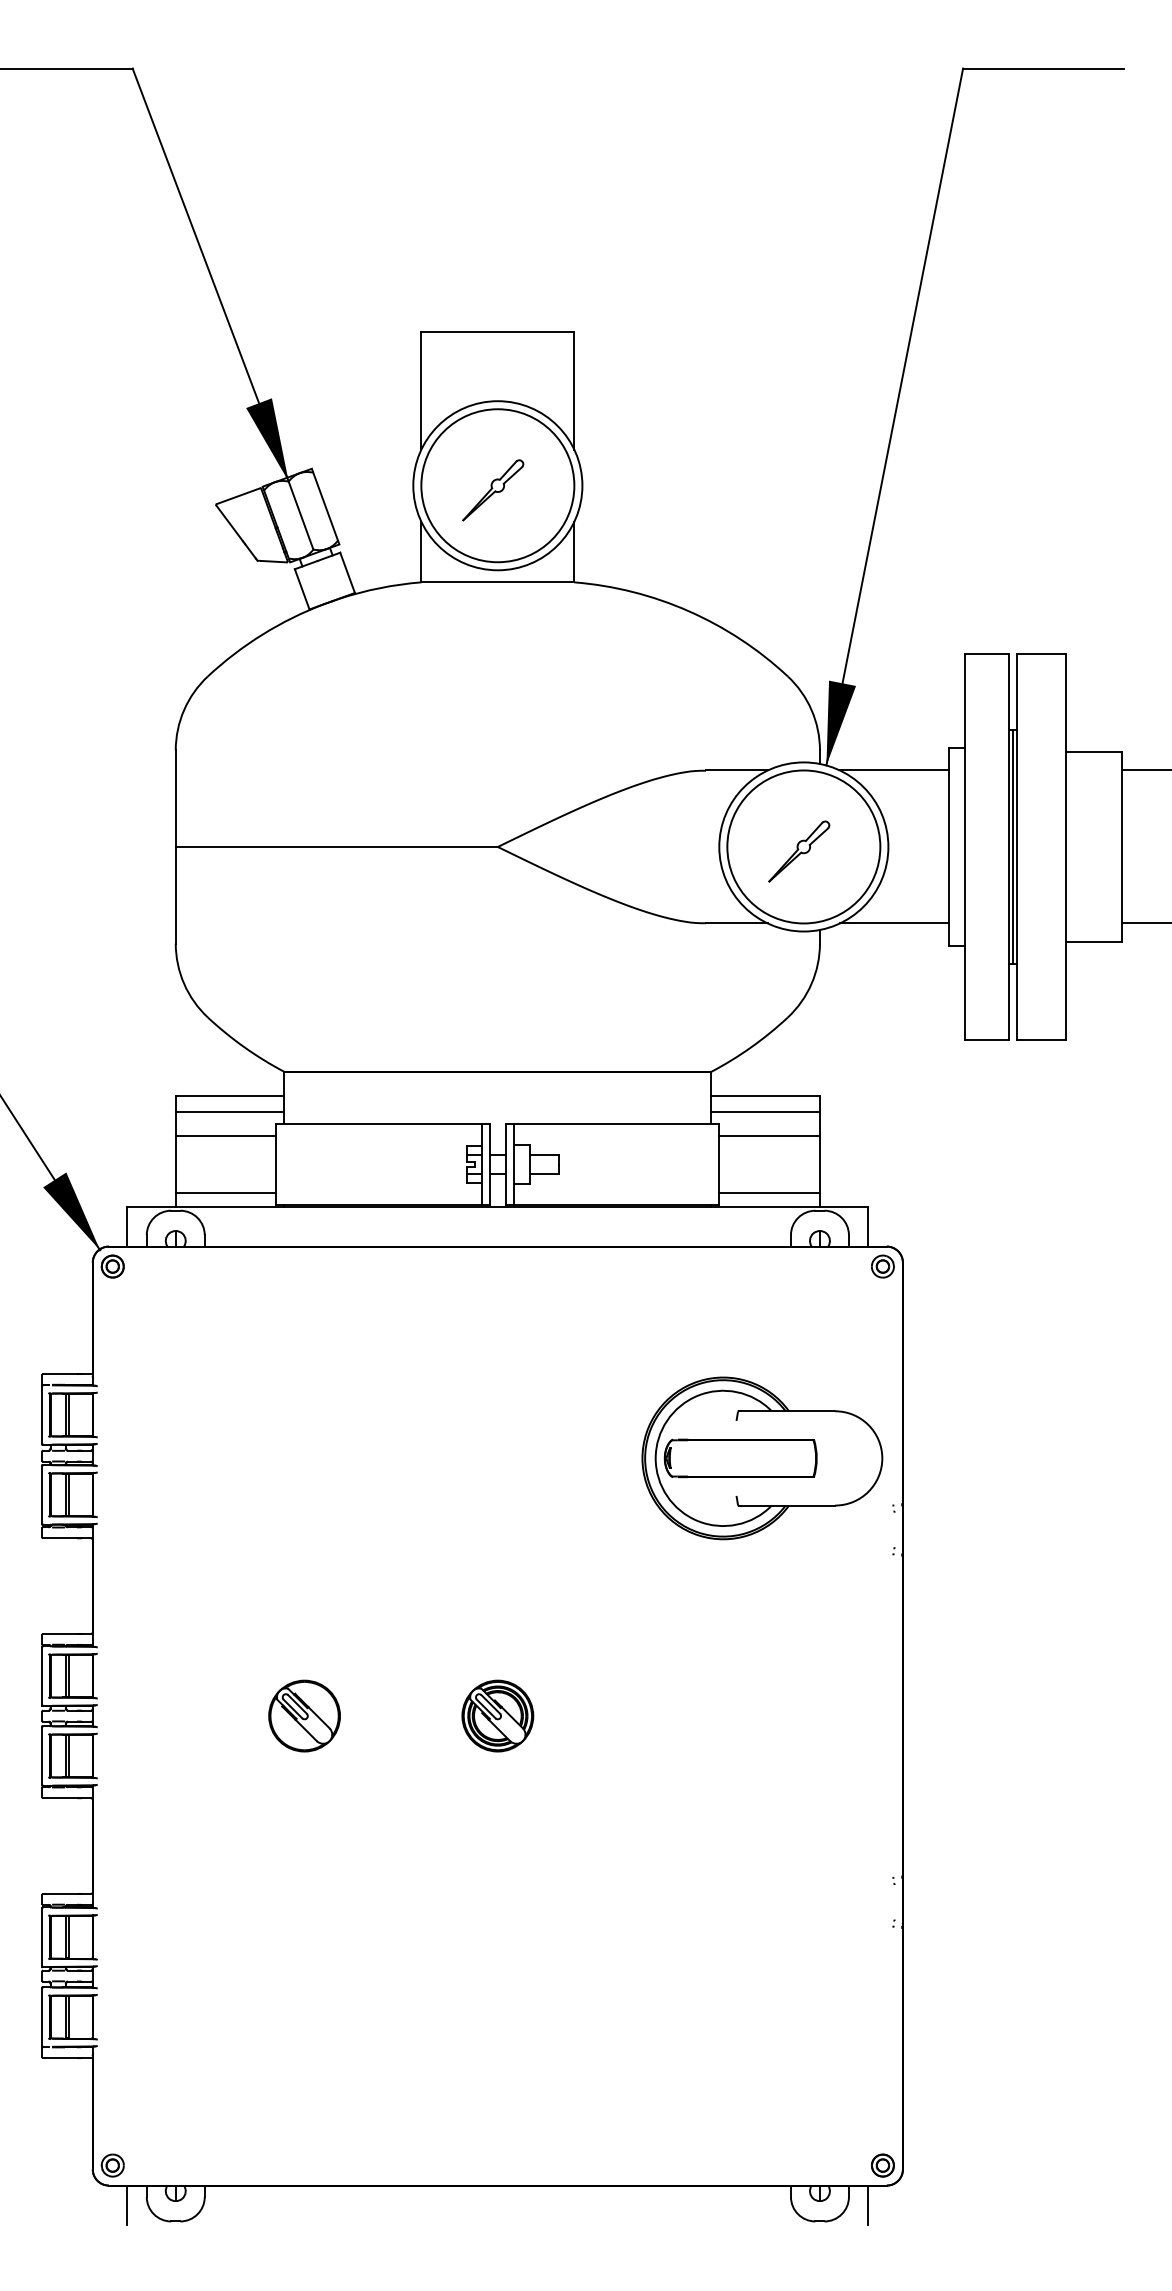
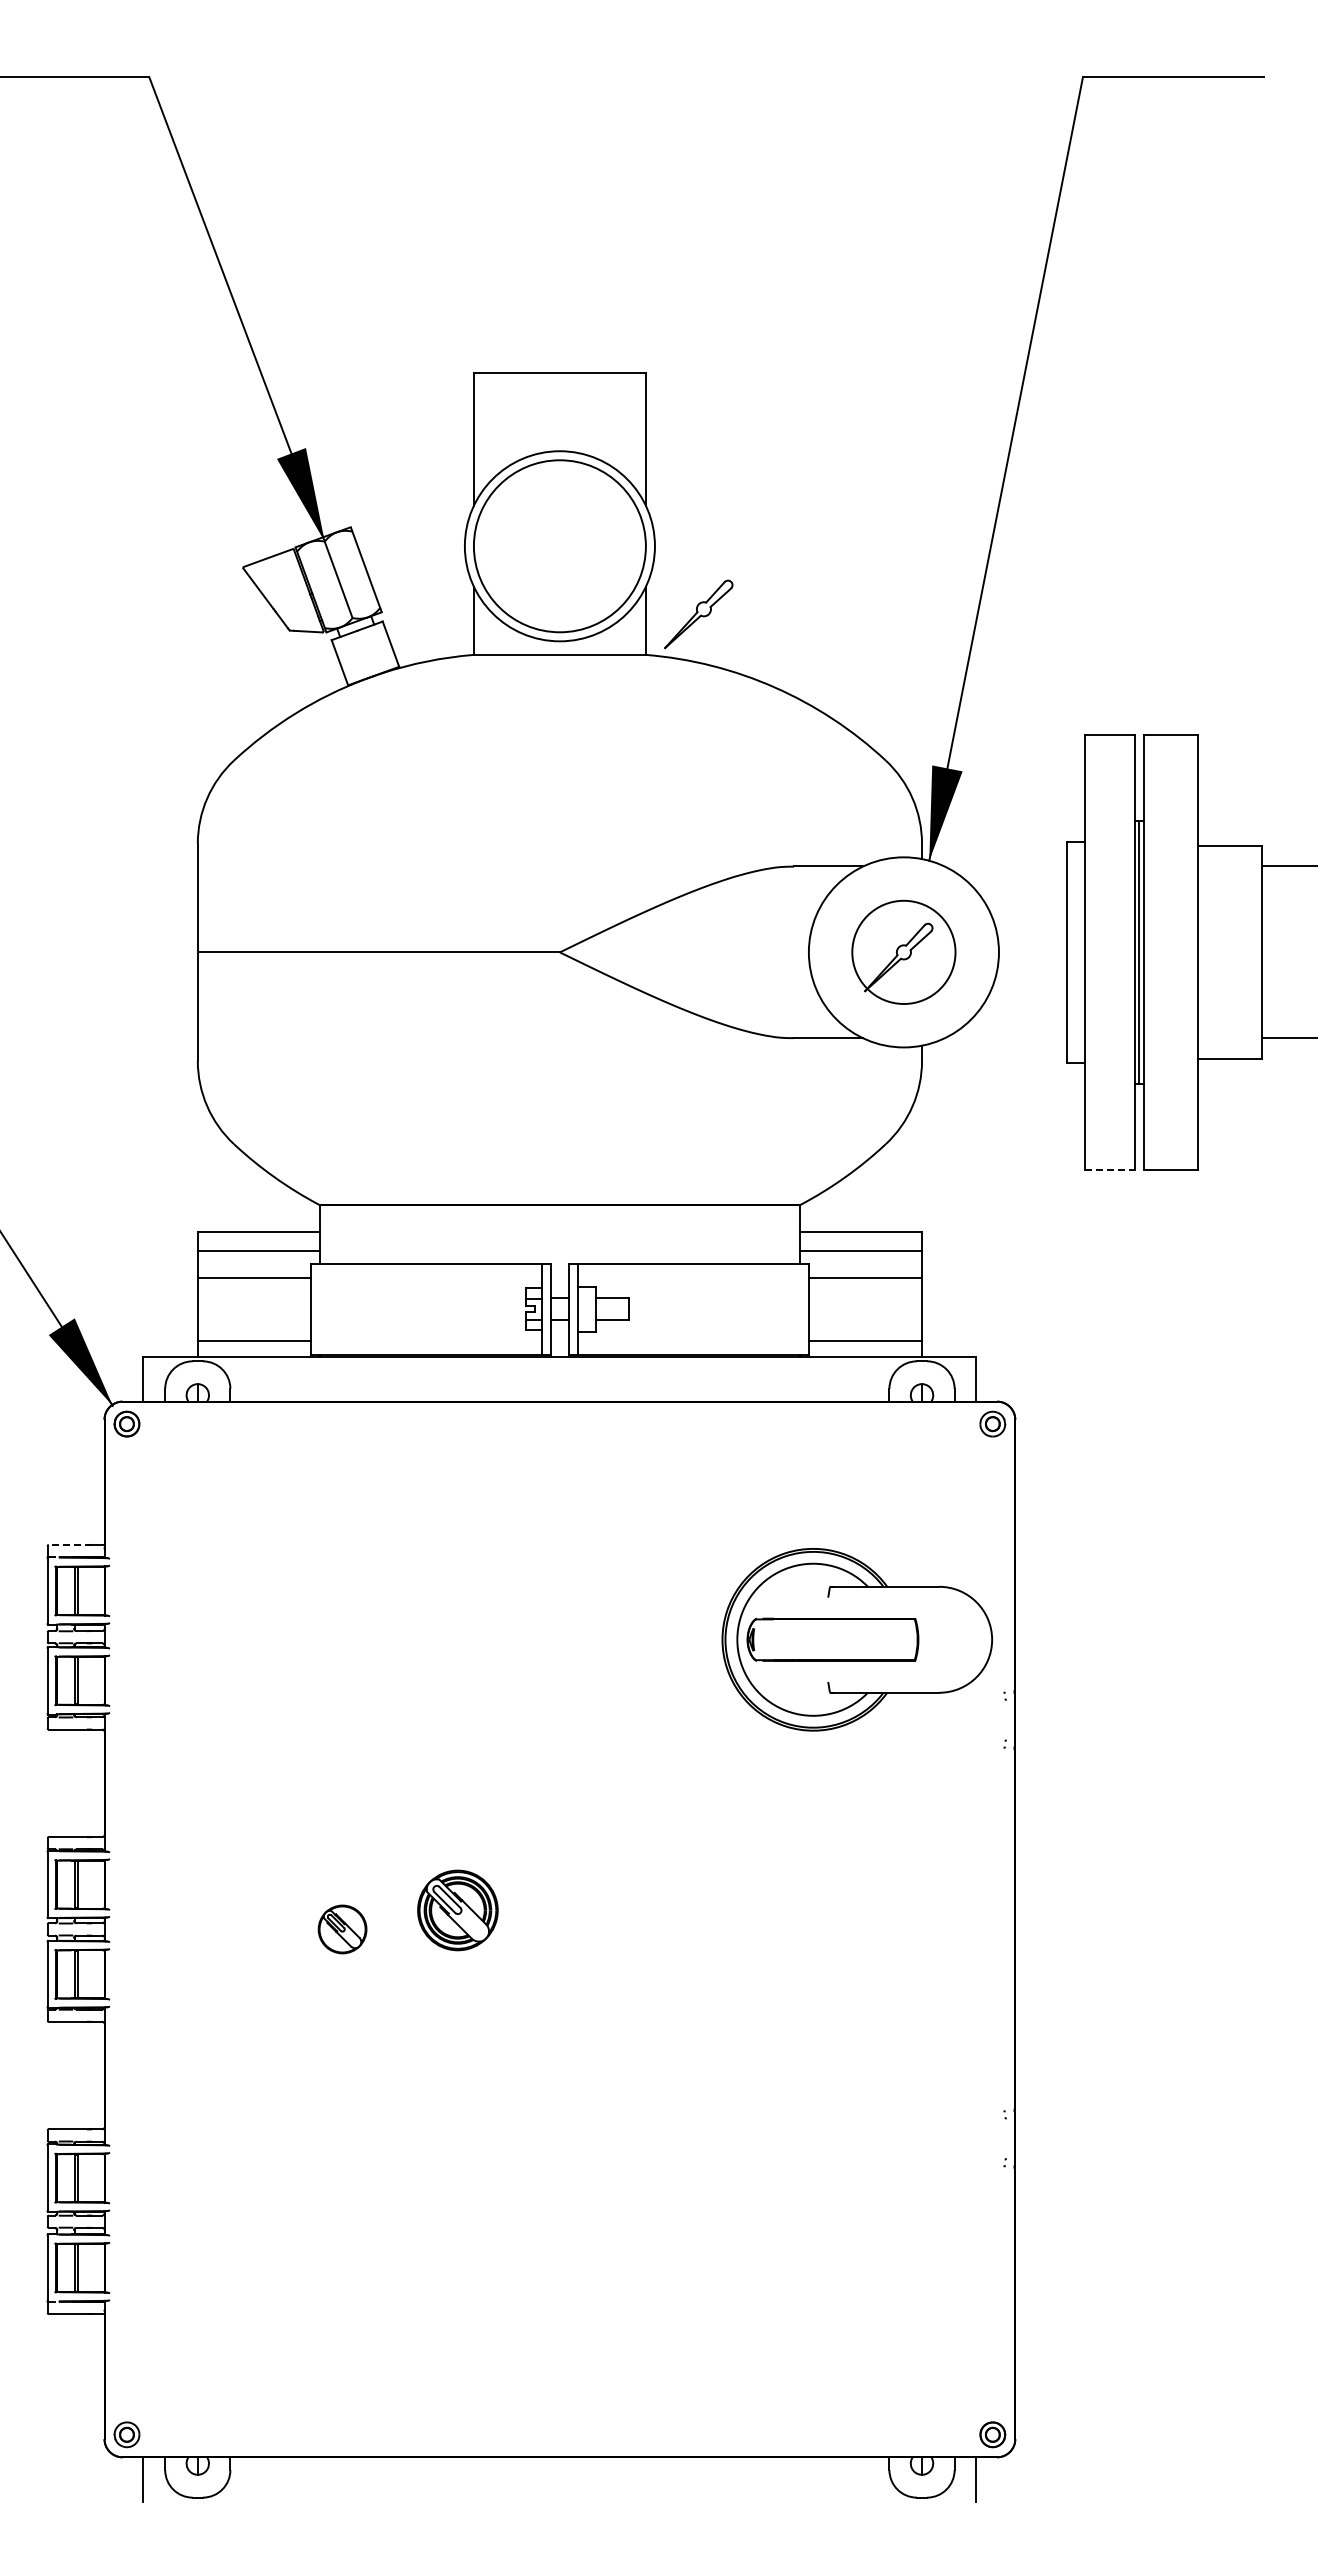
part: (493, 490) -> (698, 614), moved
line: (894, 770) -> (1005, 866), removed
circle: (803, 847) -> (903, 952), size x0.6
line: (894, 923) -> (1005, 1038), removed
line: (986, 1040) -> (1109, 1169), solid -> dashed
line: (62, 1373) -> (70, 1544), solid -> dashed
part: (304, 1716) -> (342, 1929), size x0.6
part: (497, 1716) -> (457, 1910), moved

